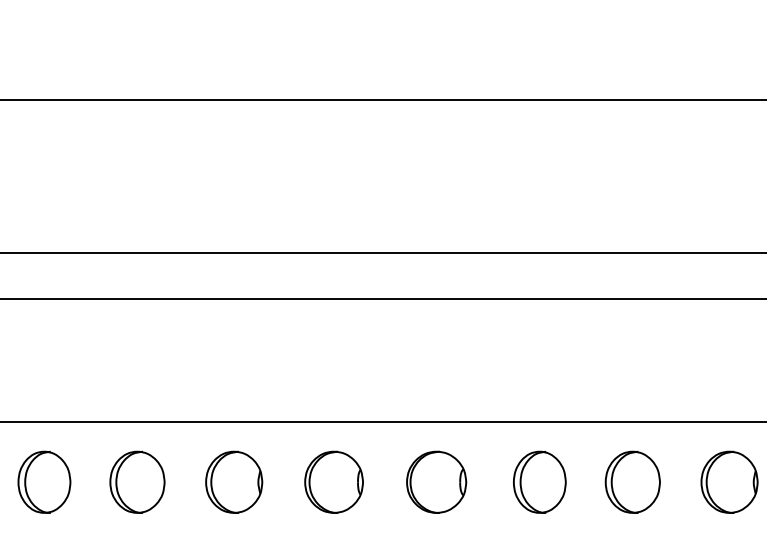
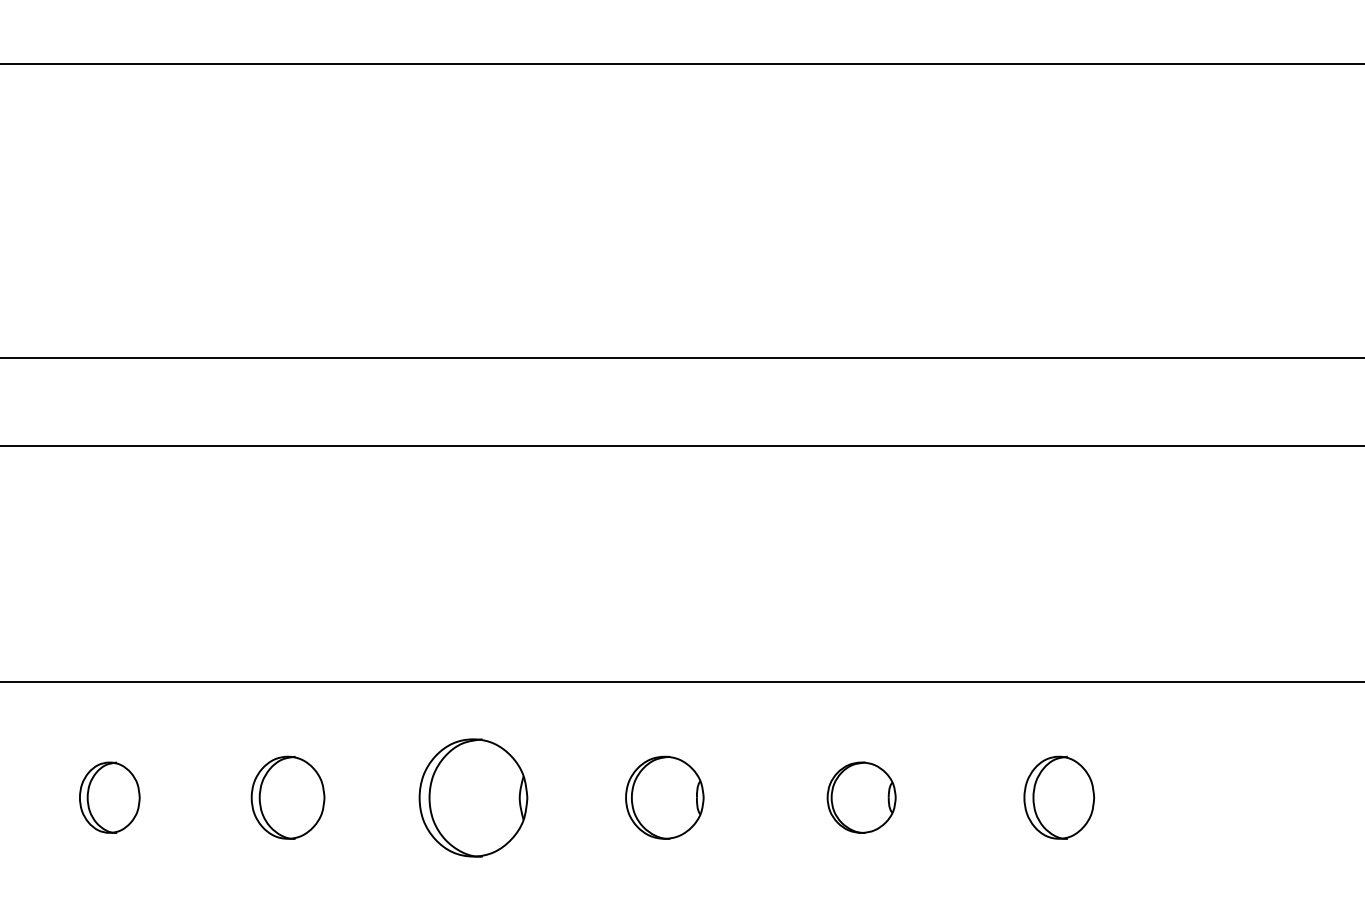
part: (44, 481) -> (109, 796), size x0.6
part: (137, 481) -> (288, 796), size x0.7
part: (333, 481) -> (663, 796), size x0.7
part: (436, 481) -> (861, 796), size x0.6
part: (539, 481) -> (1058, 796), size x0.7
part: (632, 481) -> (1236, 796), removed

